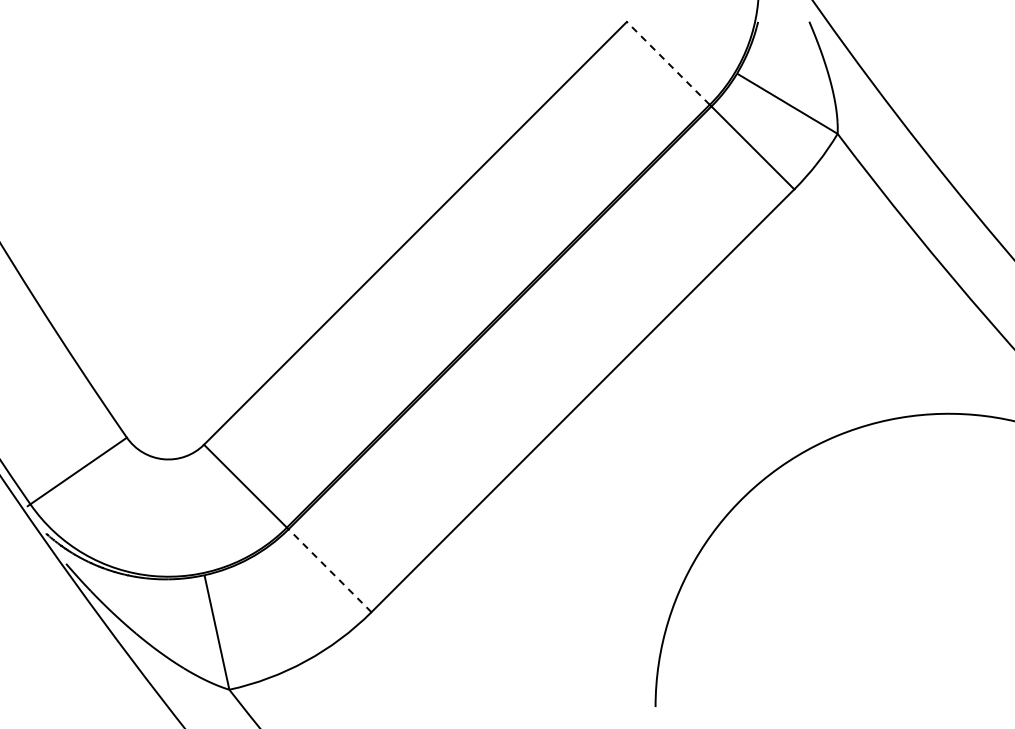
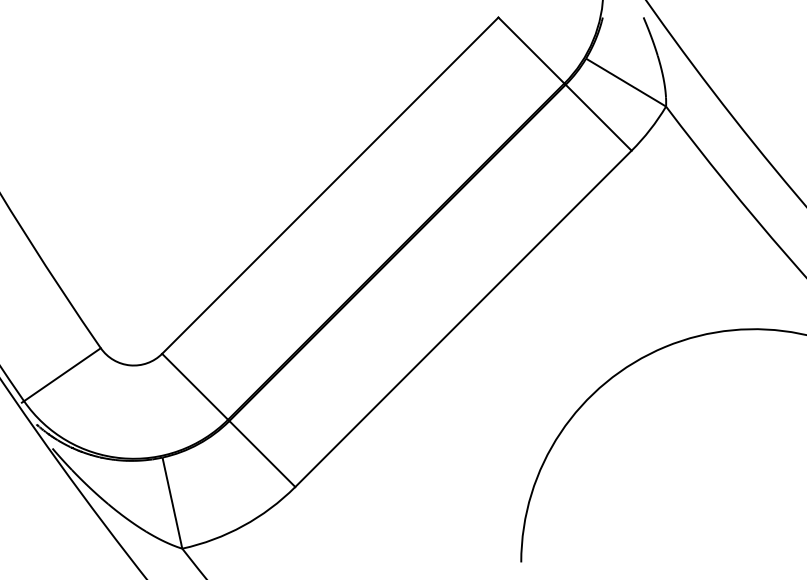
line: (668, 63) -> (531, 50), dashed -> solid
line: (330, 570) -> (262, 453), dashed -> solid

